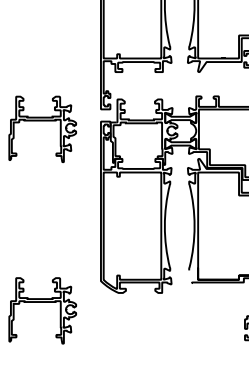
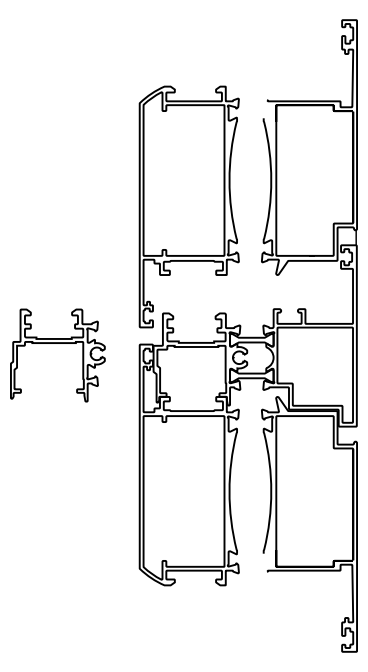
part: (42, 302) -> (57, 598), removed

